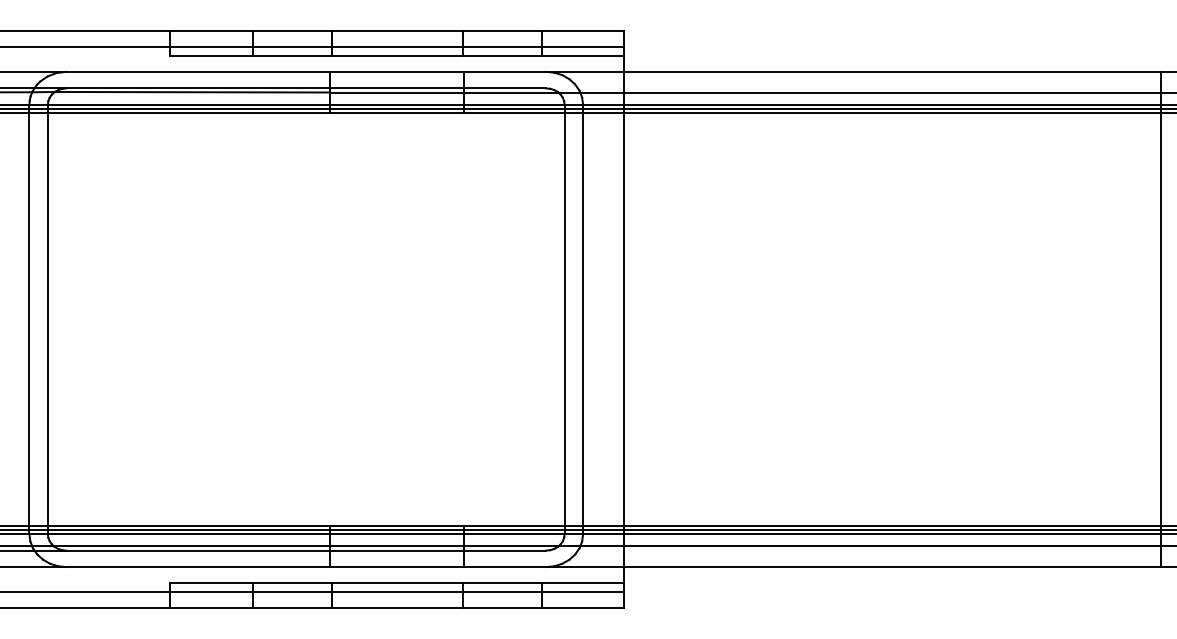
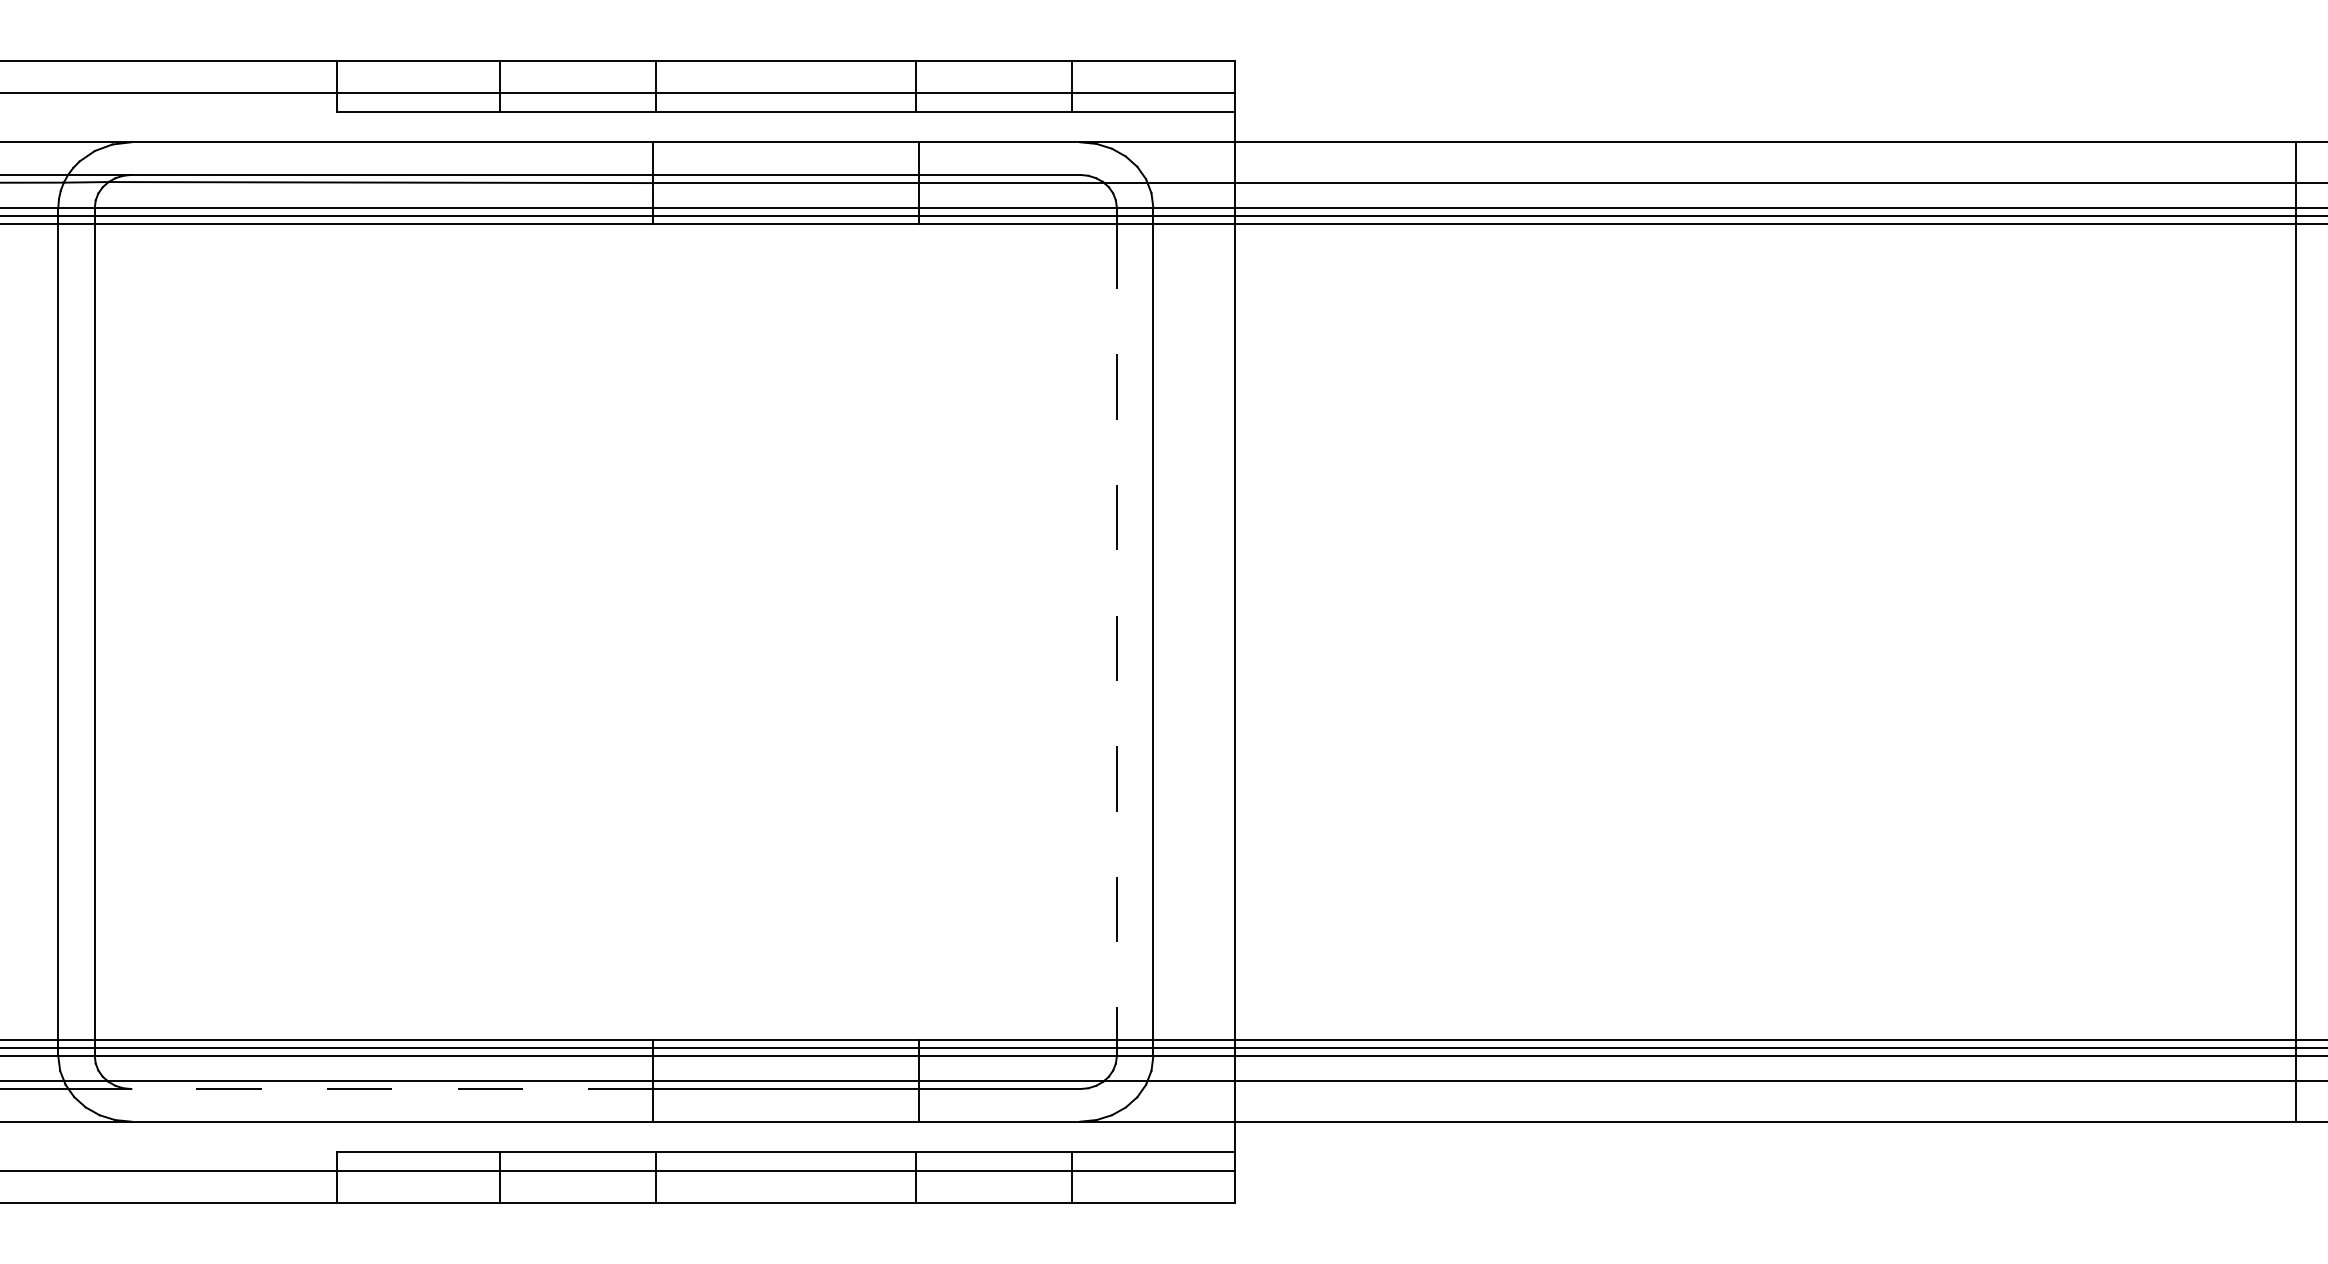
line: (564, 319) -> (1116, 632), solid -> dashed
line: (197, 550) -> (390, 1088), solid -> dashed

